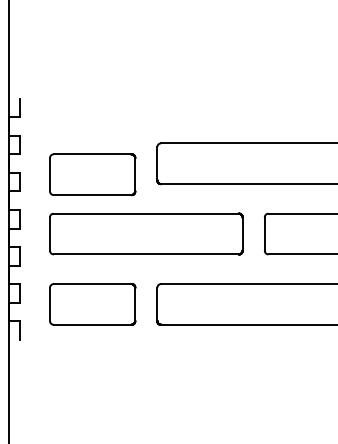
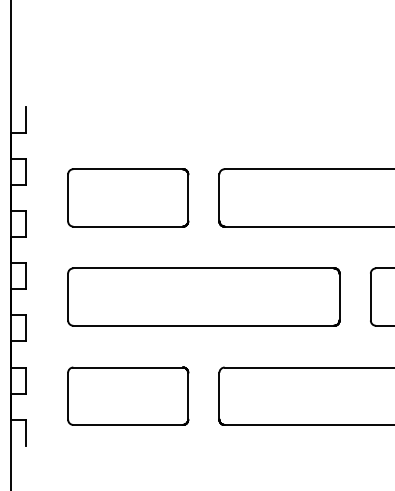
part: (92, 174) -> (127, 197), moved

